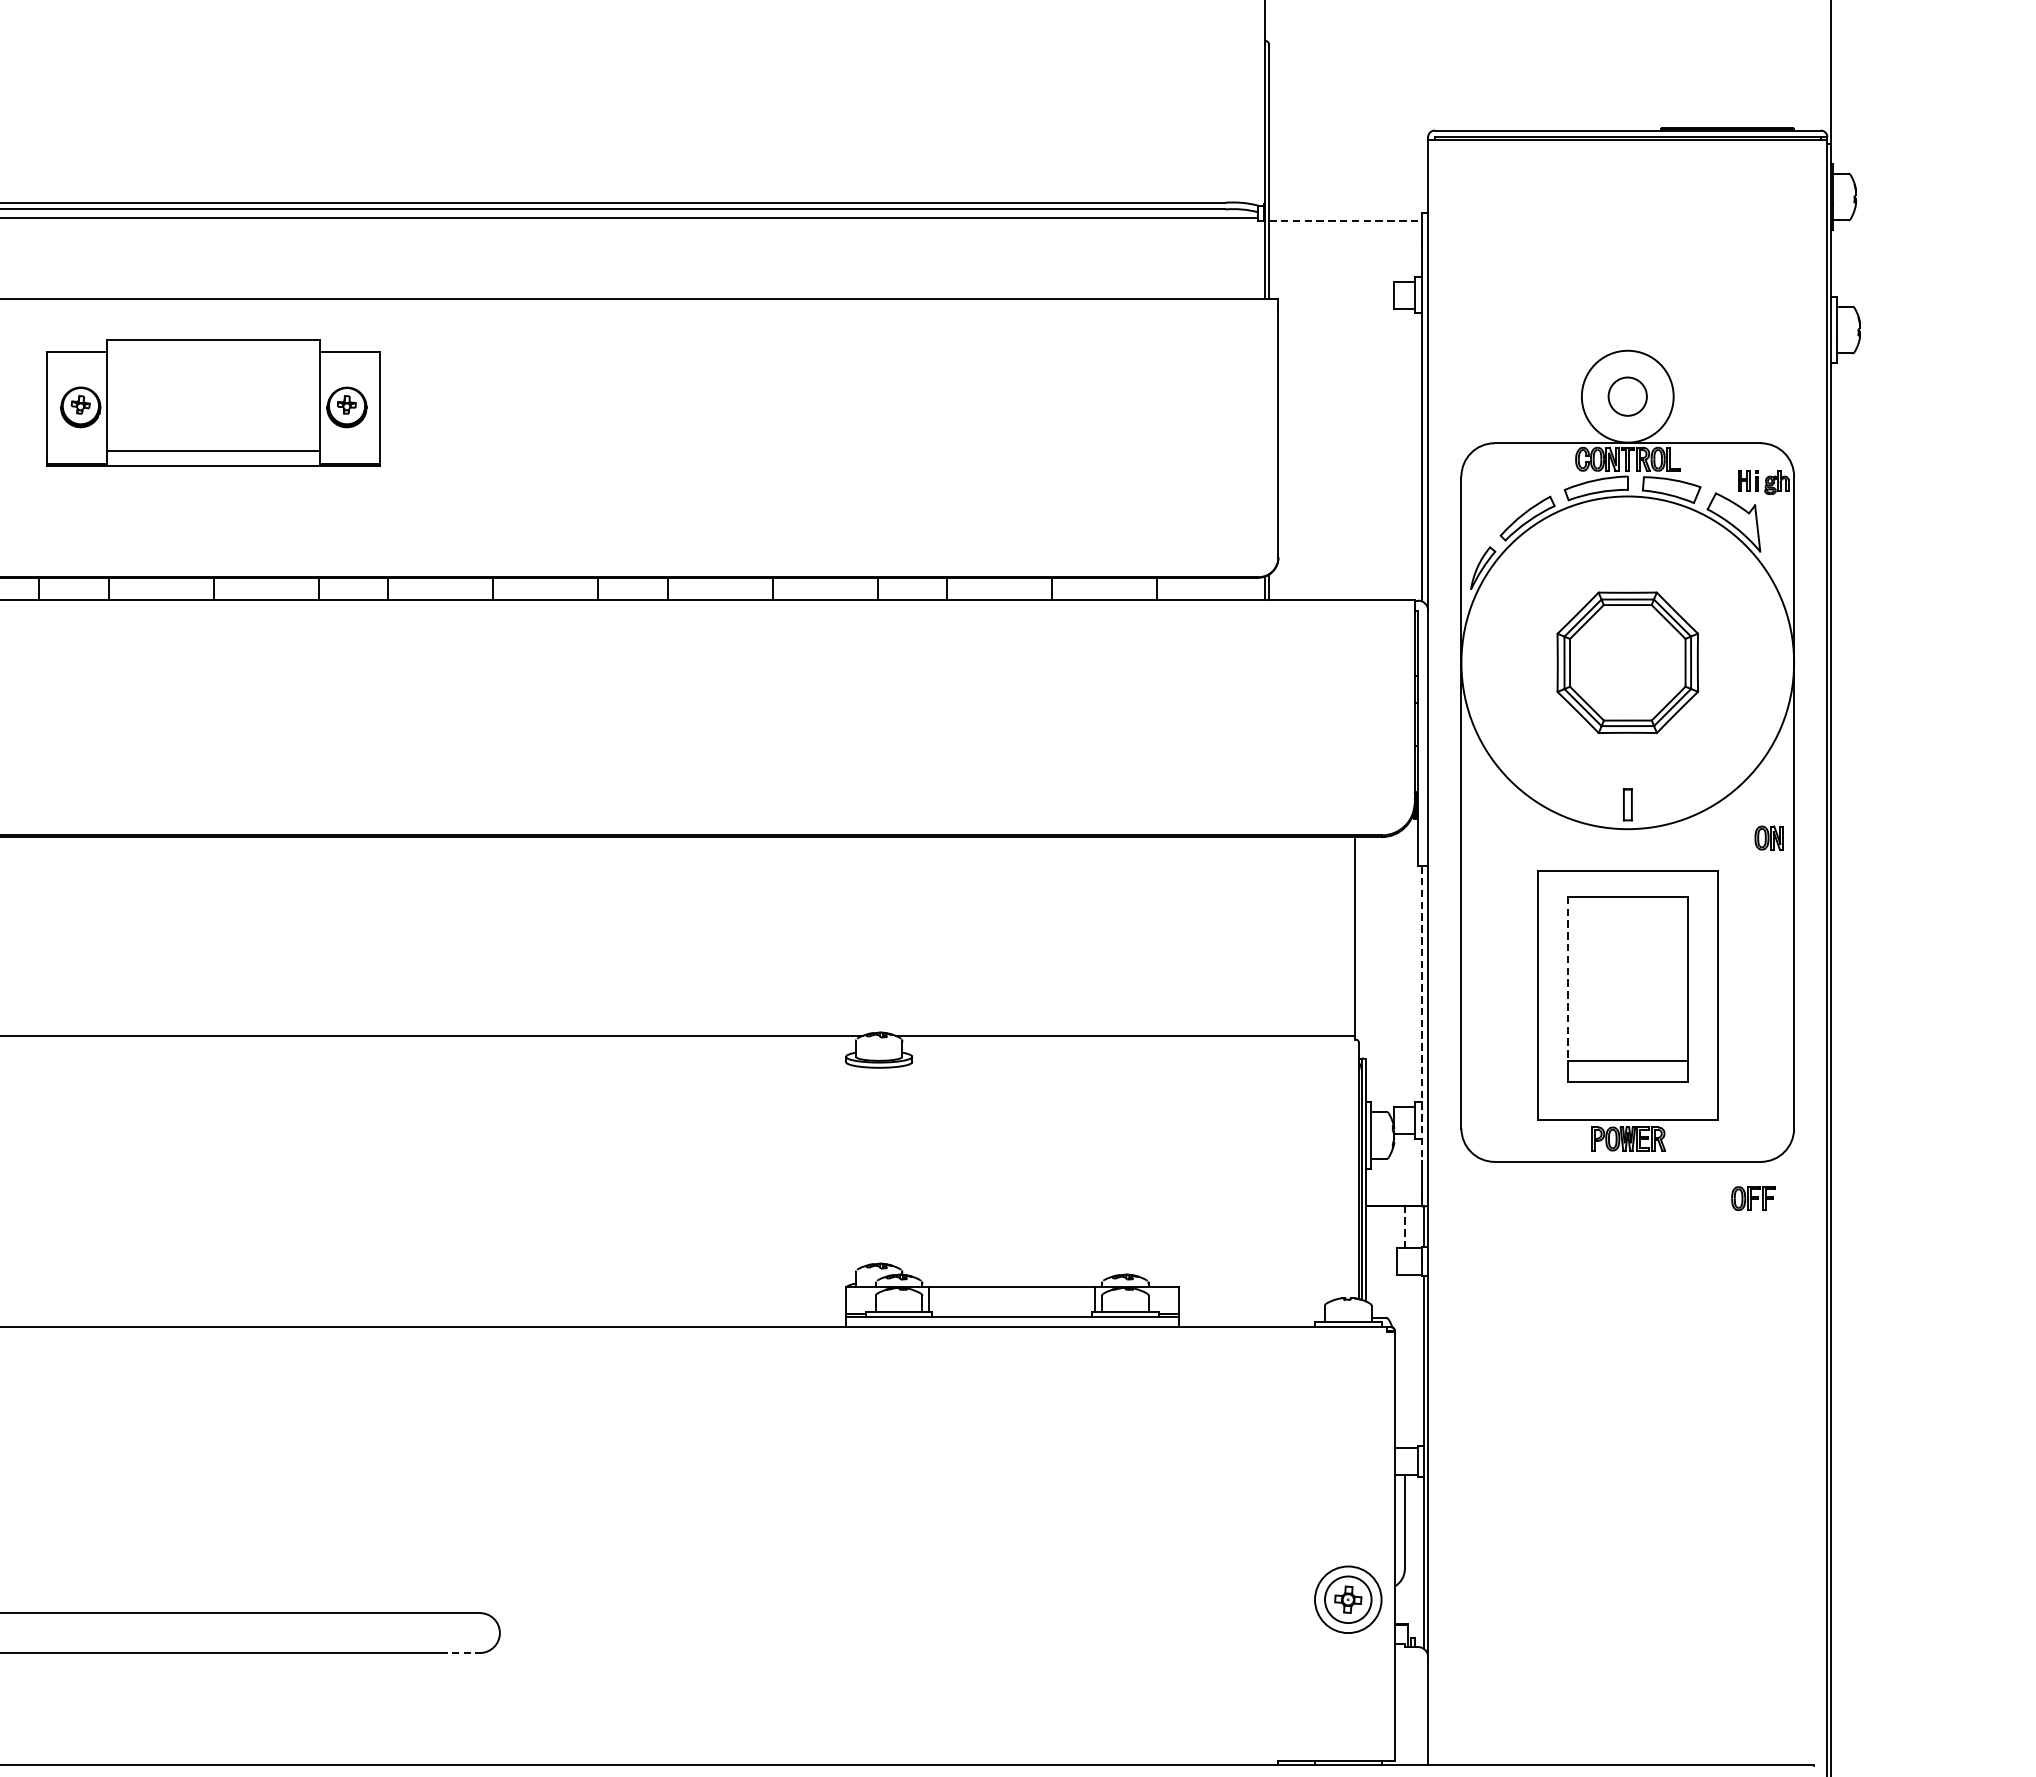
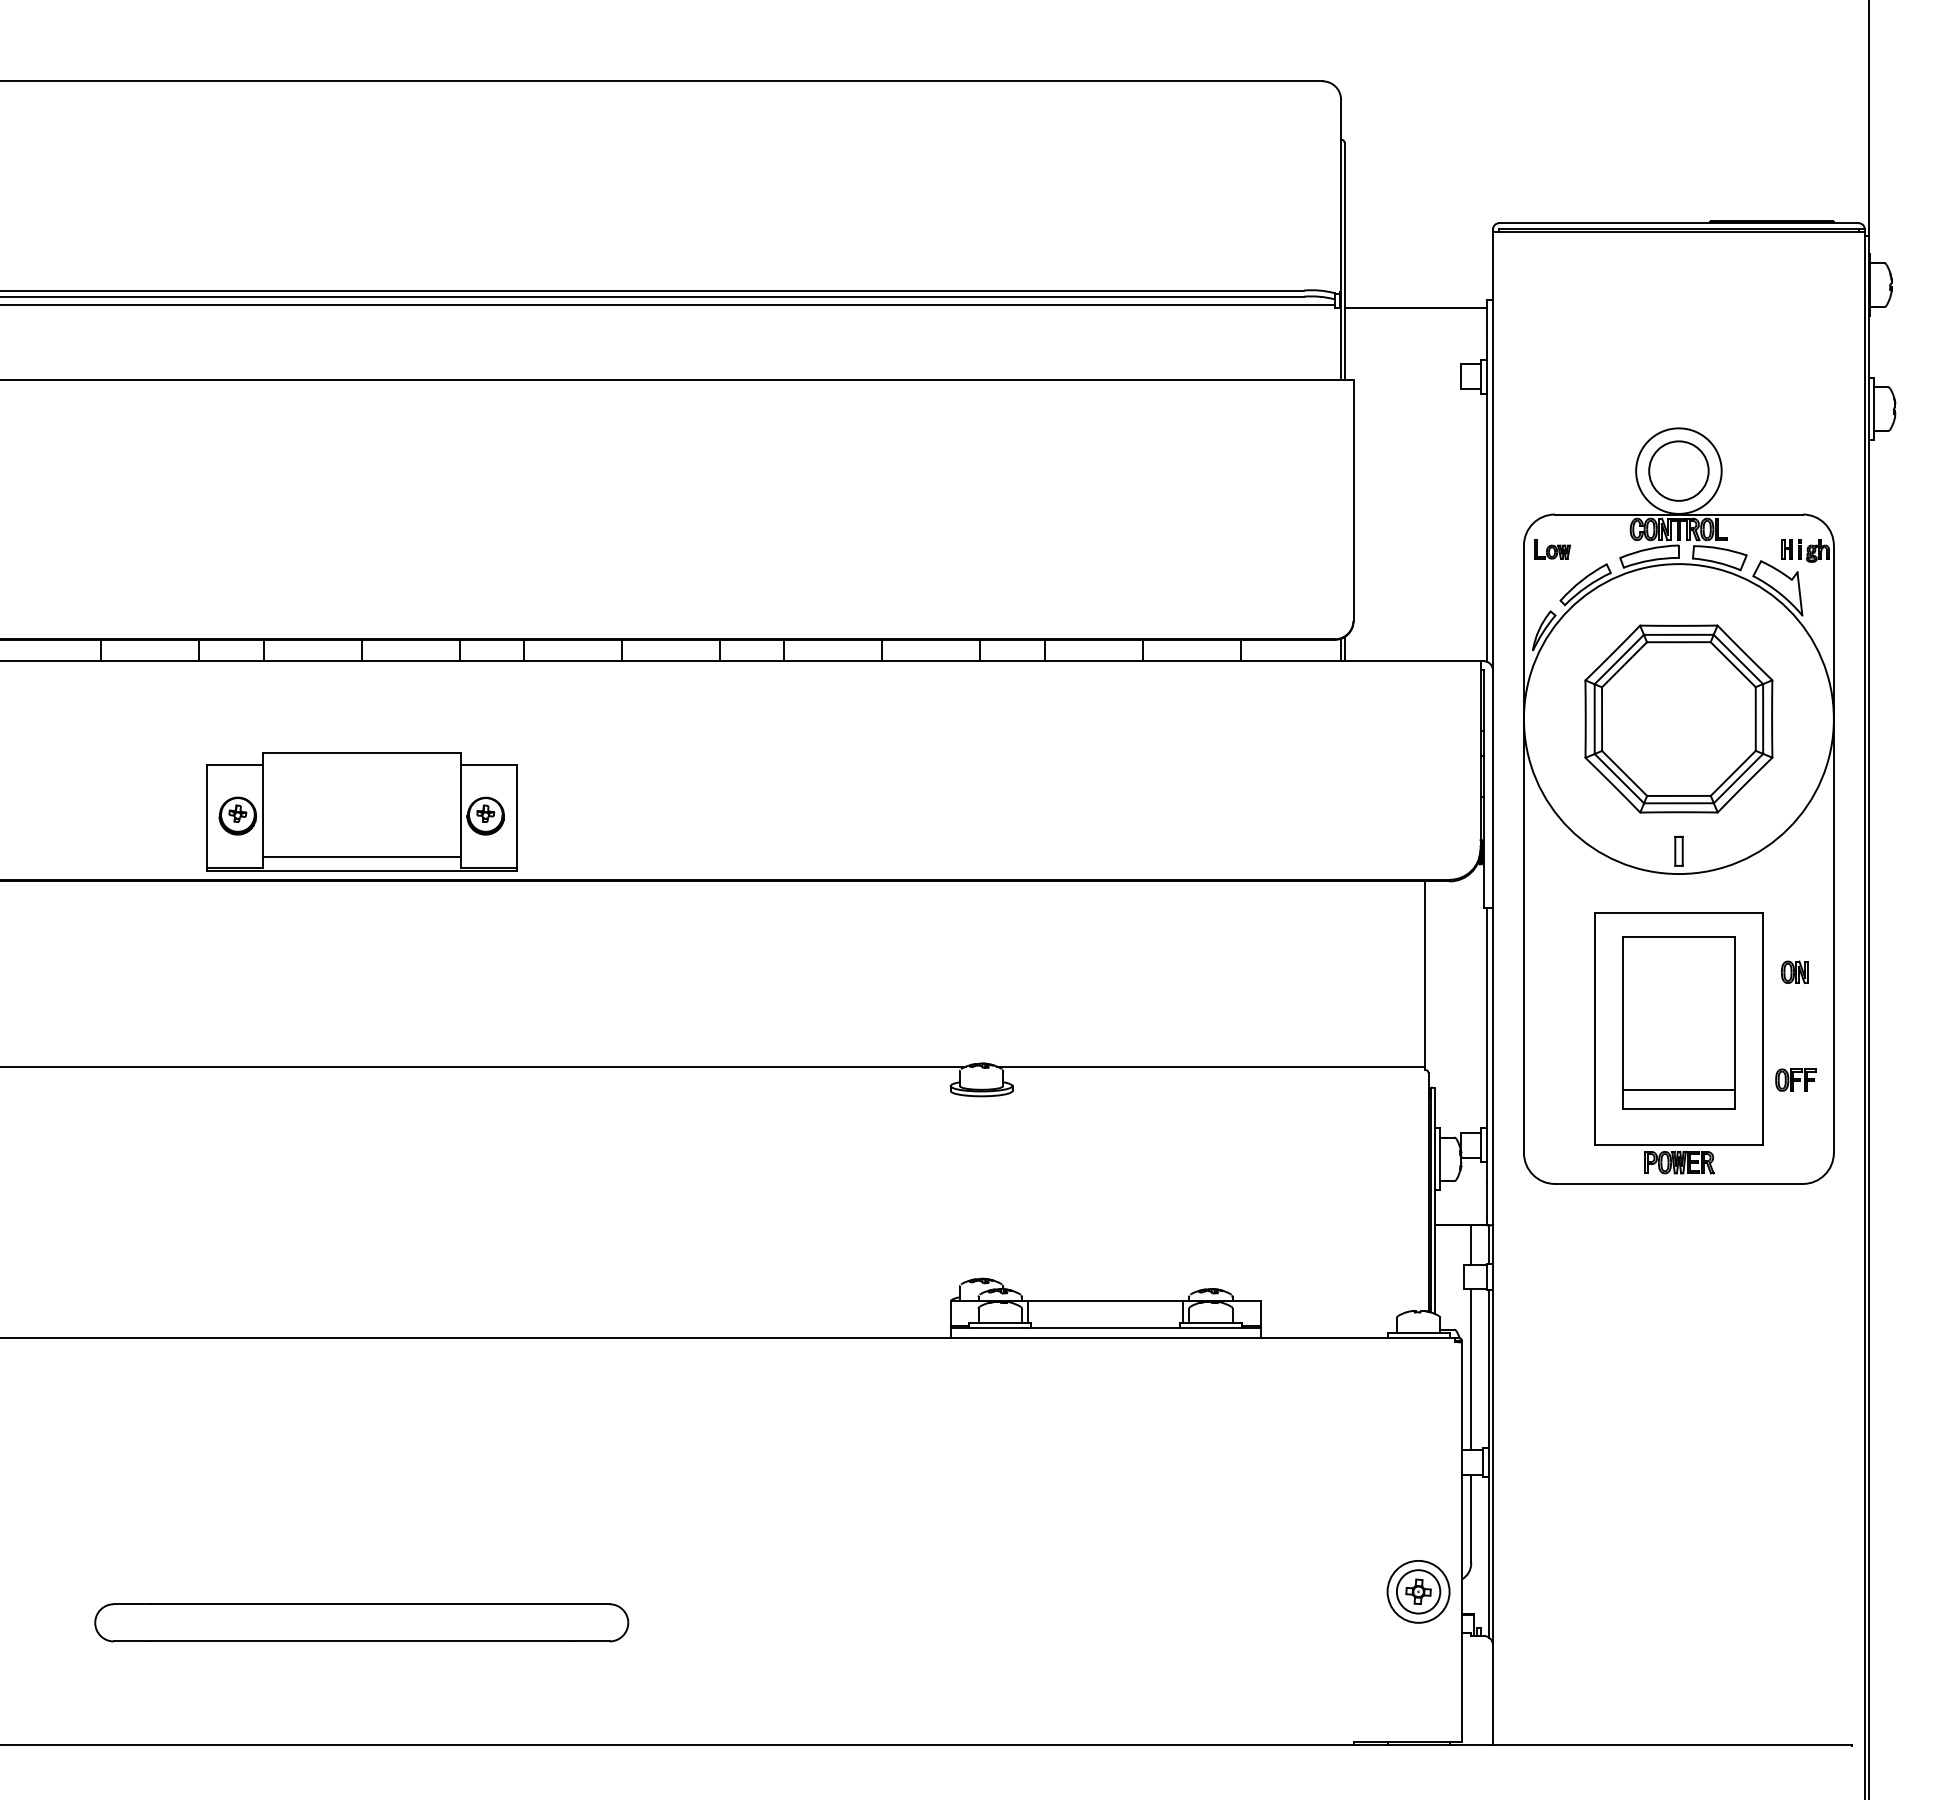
line: (1344, 221) -> (1415, 307), dashed -> solid
circle: (1627, 395) -> (1678, 470), size x1.67
part: (213, 402) -> (361, 811), moved
part: (1492, 480) -> (1552, 549), added
part: (1627, 662) -> (1678, 718), size x1.43
part: (1769, 838) -> (1794, 972), moved
line: (1568, 978) -> (1623, 1013), dashed -> solid
line: (1421, 1014) -> (1486, 1046), dashed -> solid
part: (1752, 1197) -> (1795, 1079), moved
line: (1405, 1226) -> (1471, 1244), dashed -> solid
line: (1405, 1361) -> (1471, 1369), added
line: (460, 1653) -> (591, 1641), dashed -> solid

